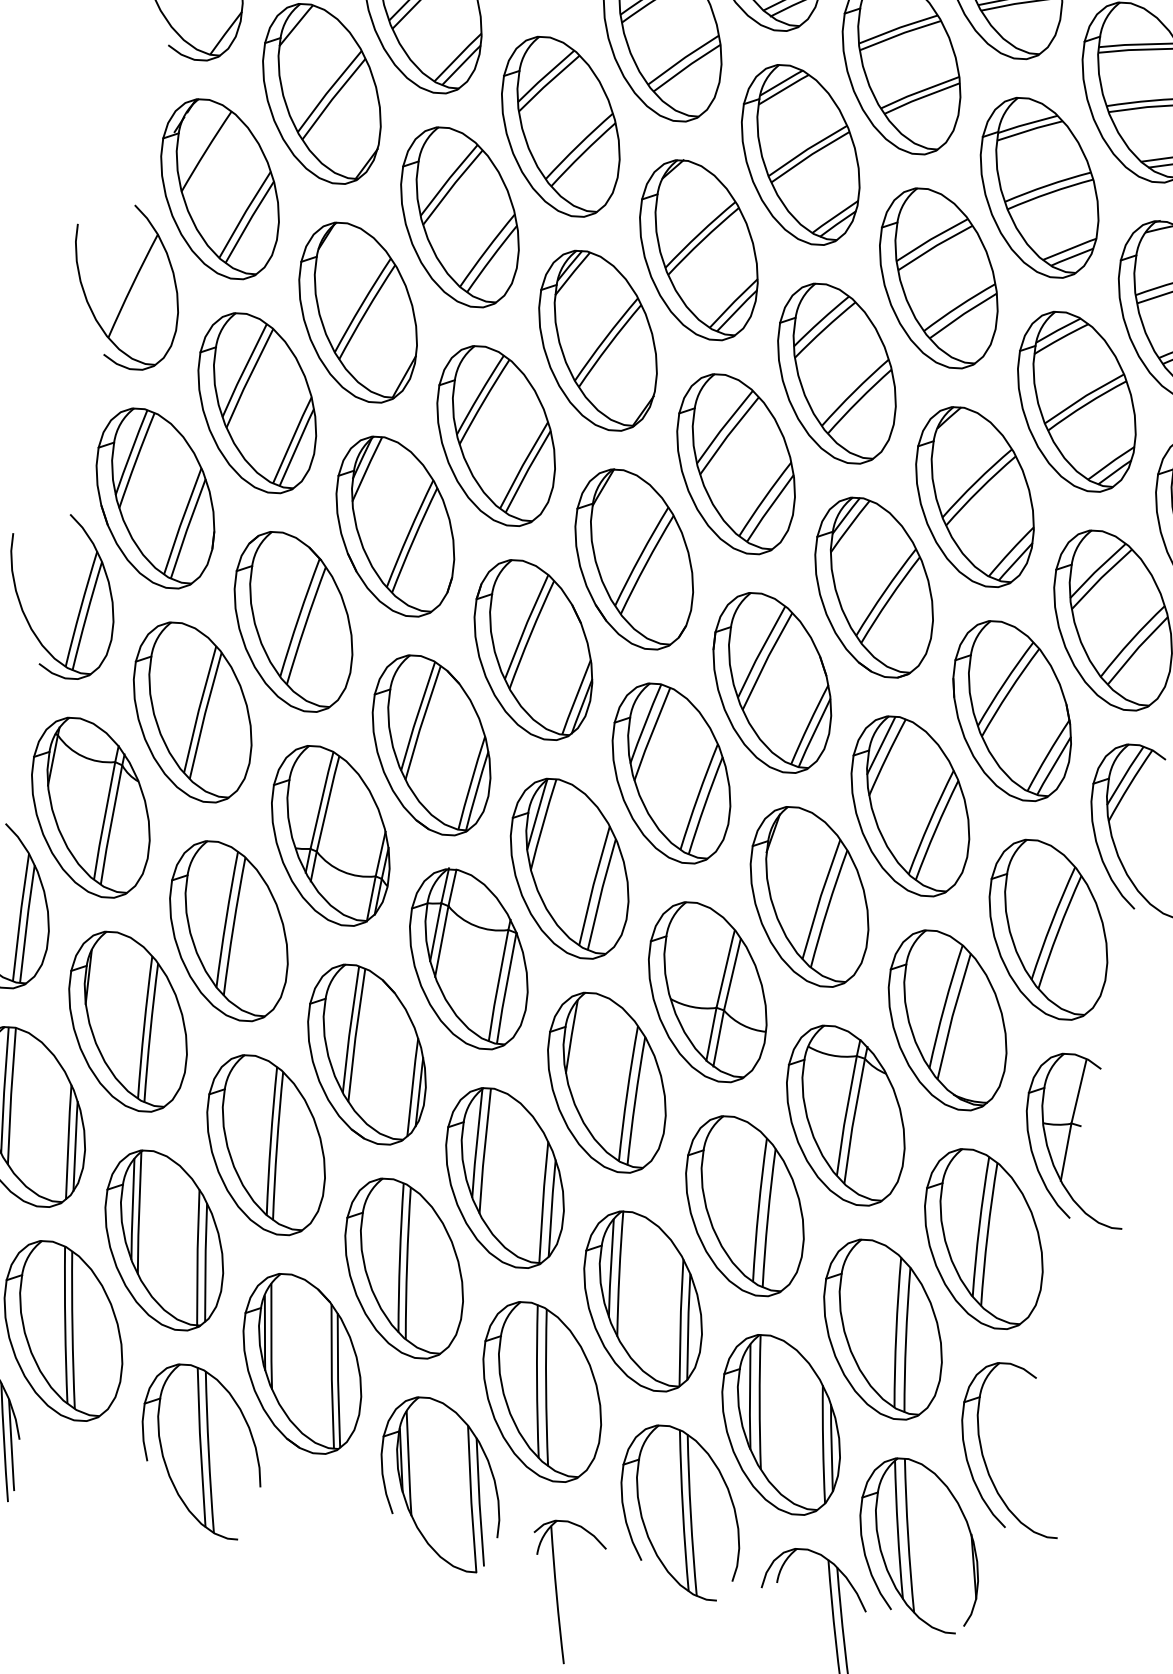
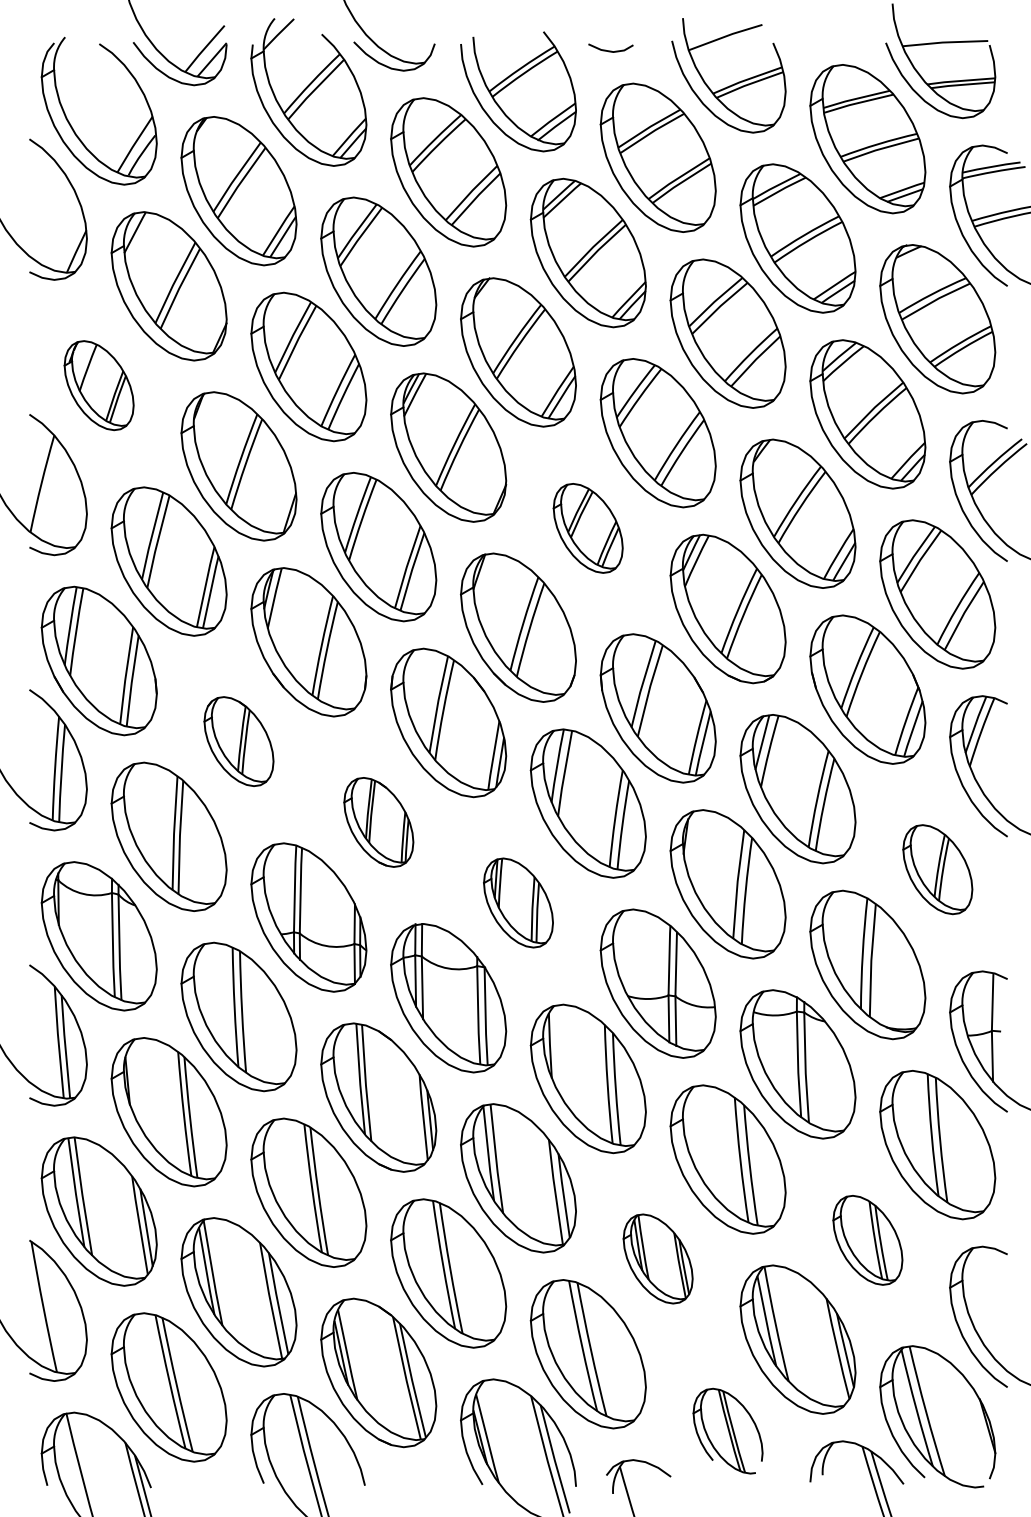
part: (219, 188) -> (98, 385), size x0.6
part: (735, 464) -> (587, 528), size x0.6
part: (292, 621) -> (238, 741), size x0.6
part: (431, 745) -> (378, 822), size x0.6
part: (569, 868) -> (518, 902), size x0.6
part: (1048, 929) -> (937, 869), size x0.6
part: (642, 1300) -> (657, 1258), size x0.6
part: (882, 1329) -> (867, 1240), size x0.6
part: (680, 1510) -> (727, 1430), size x0.6

